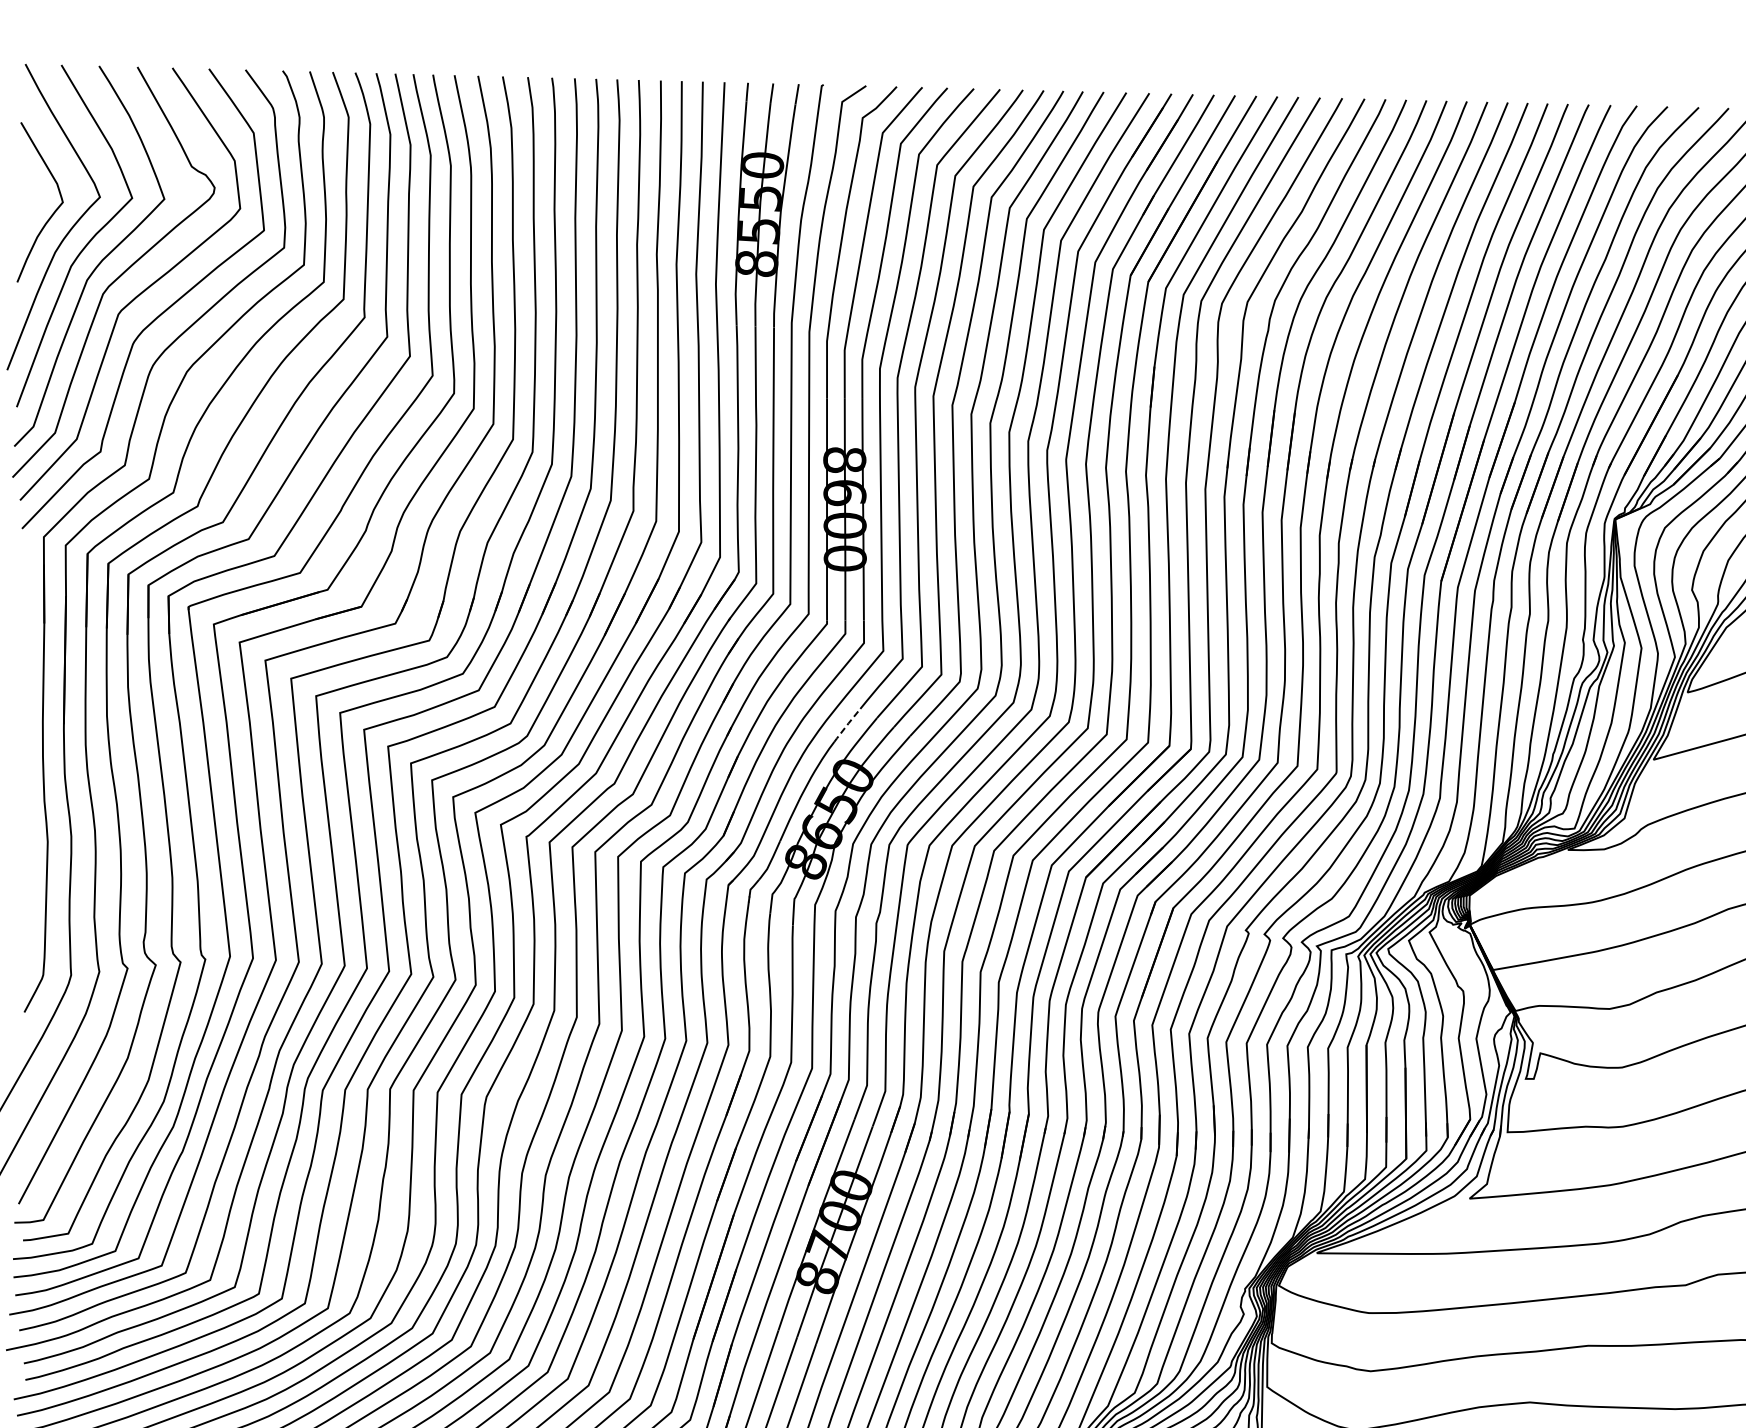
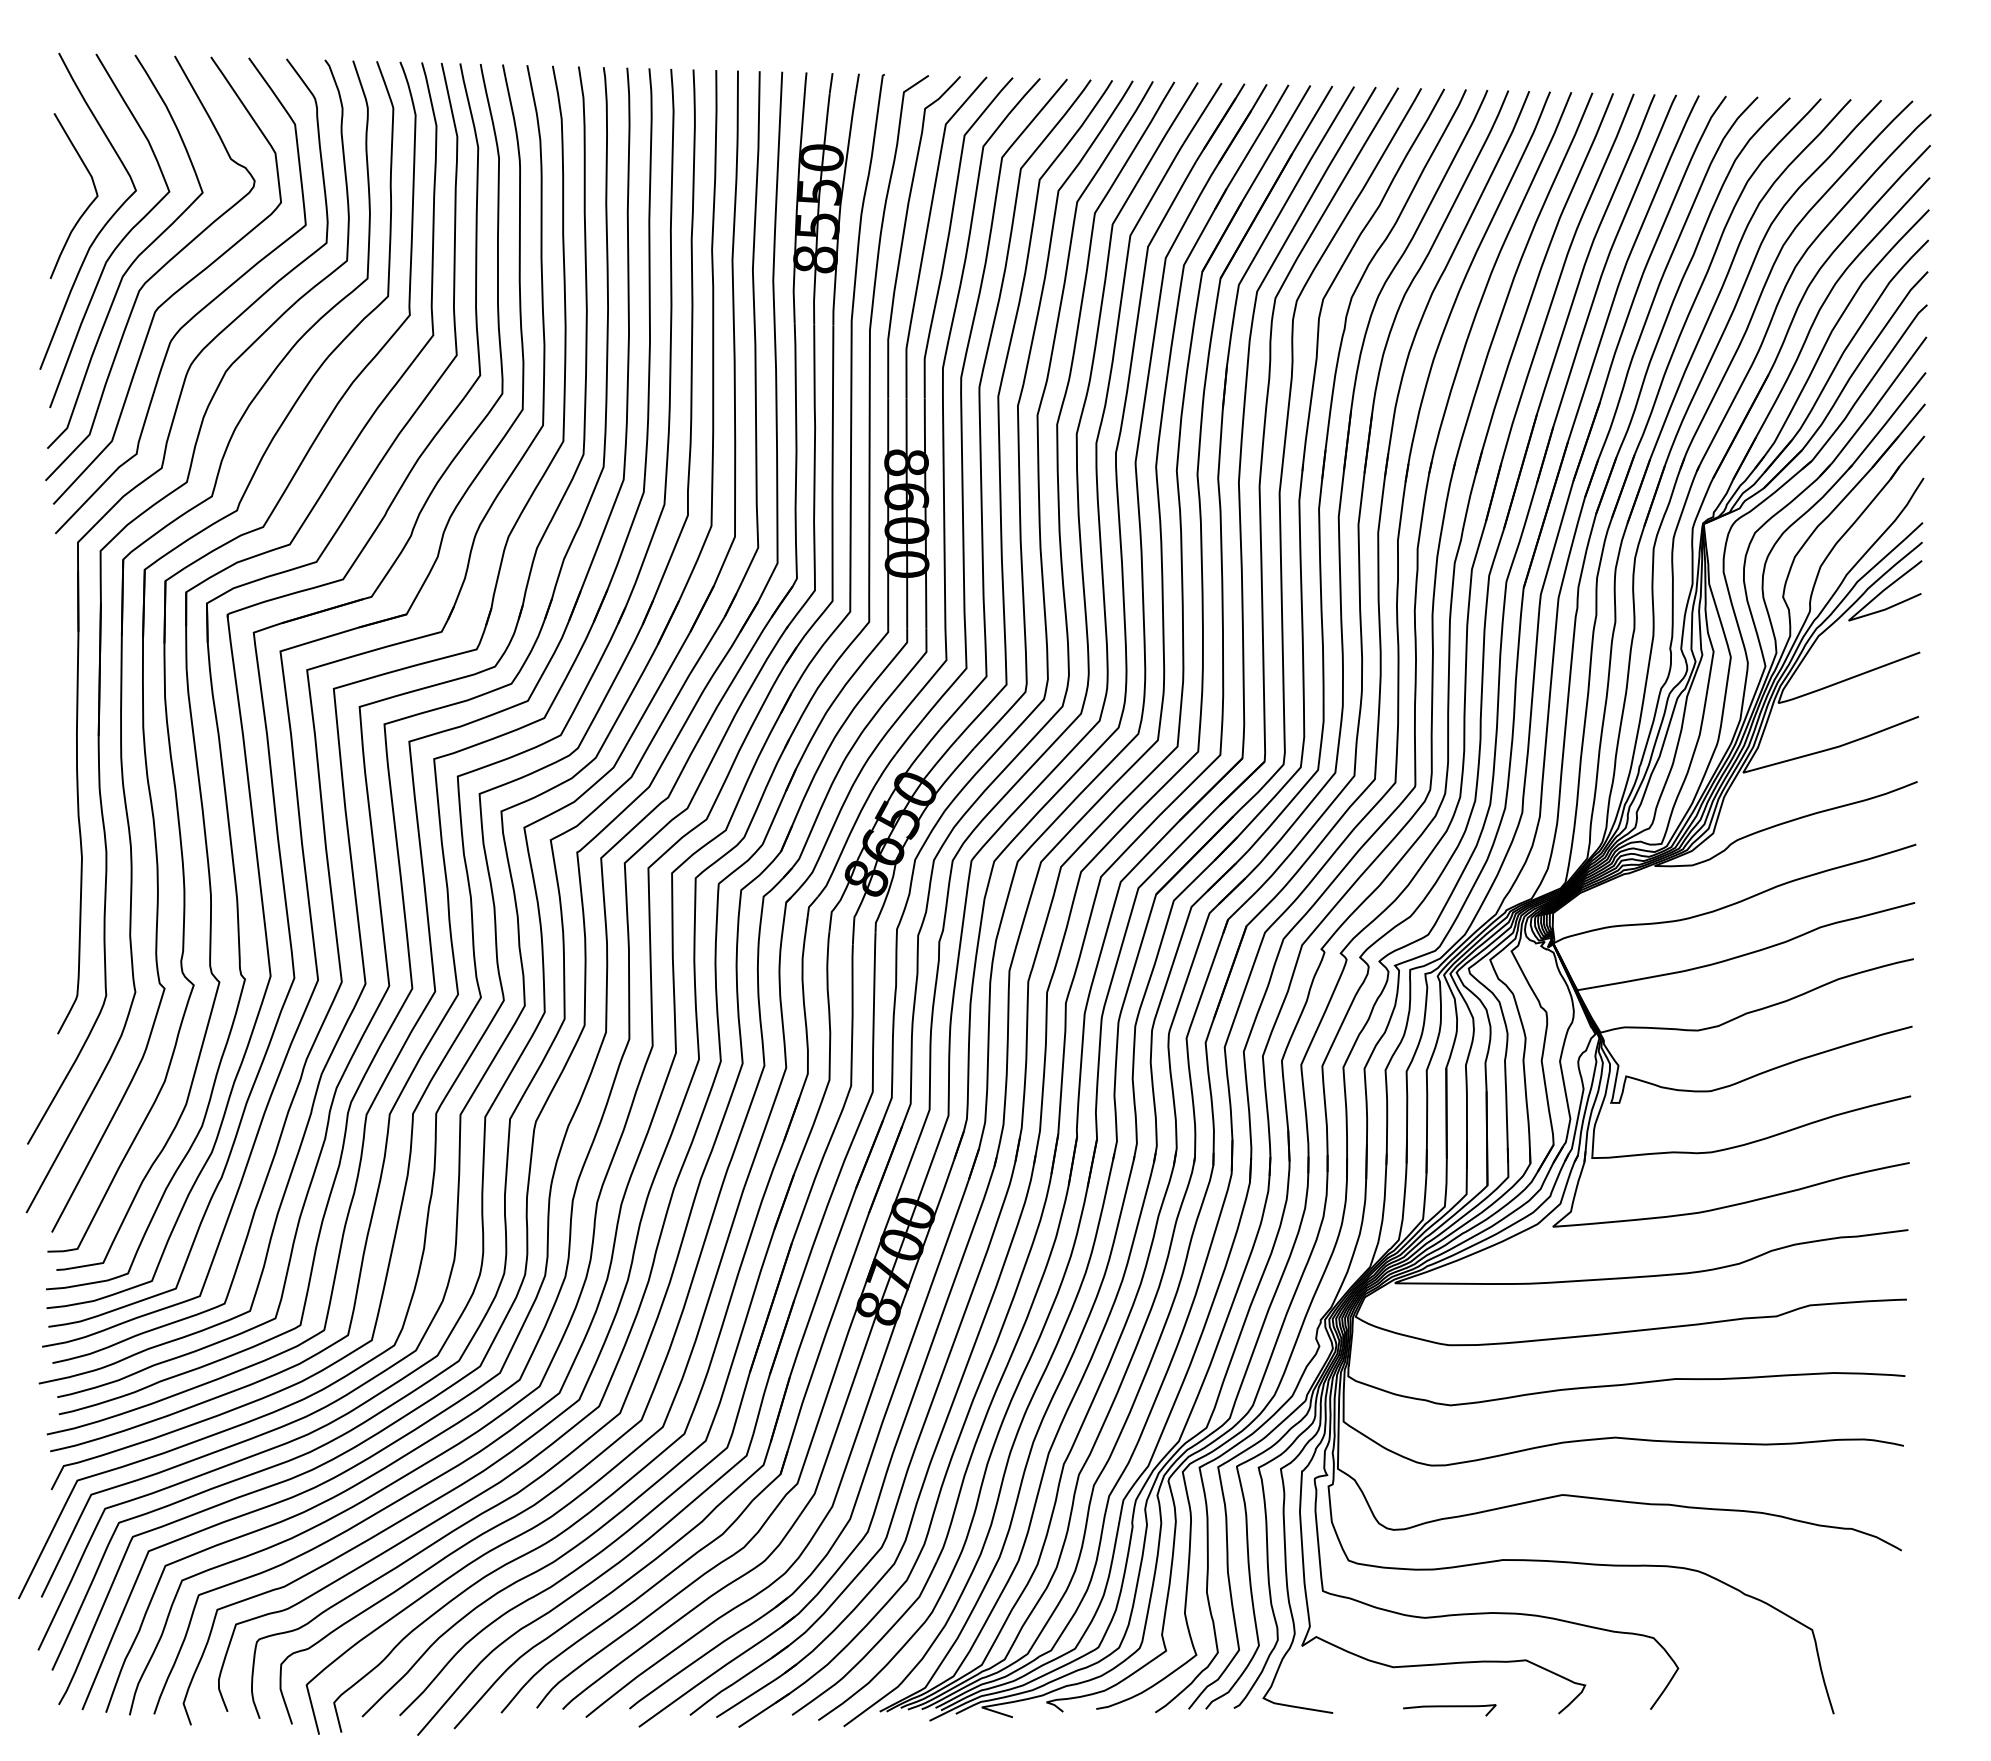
line: (847, 724) -> (909, 736), dashed -> solid

